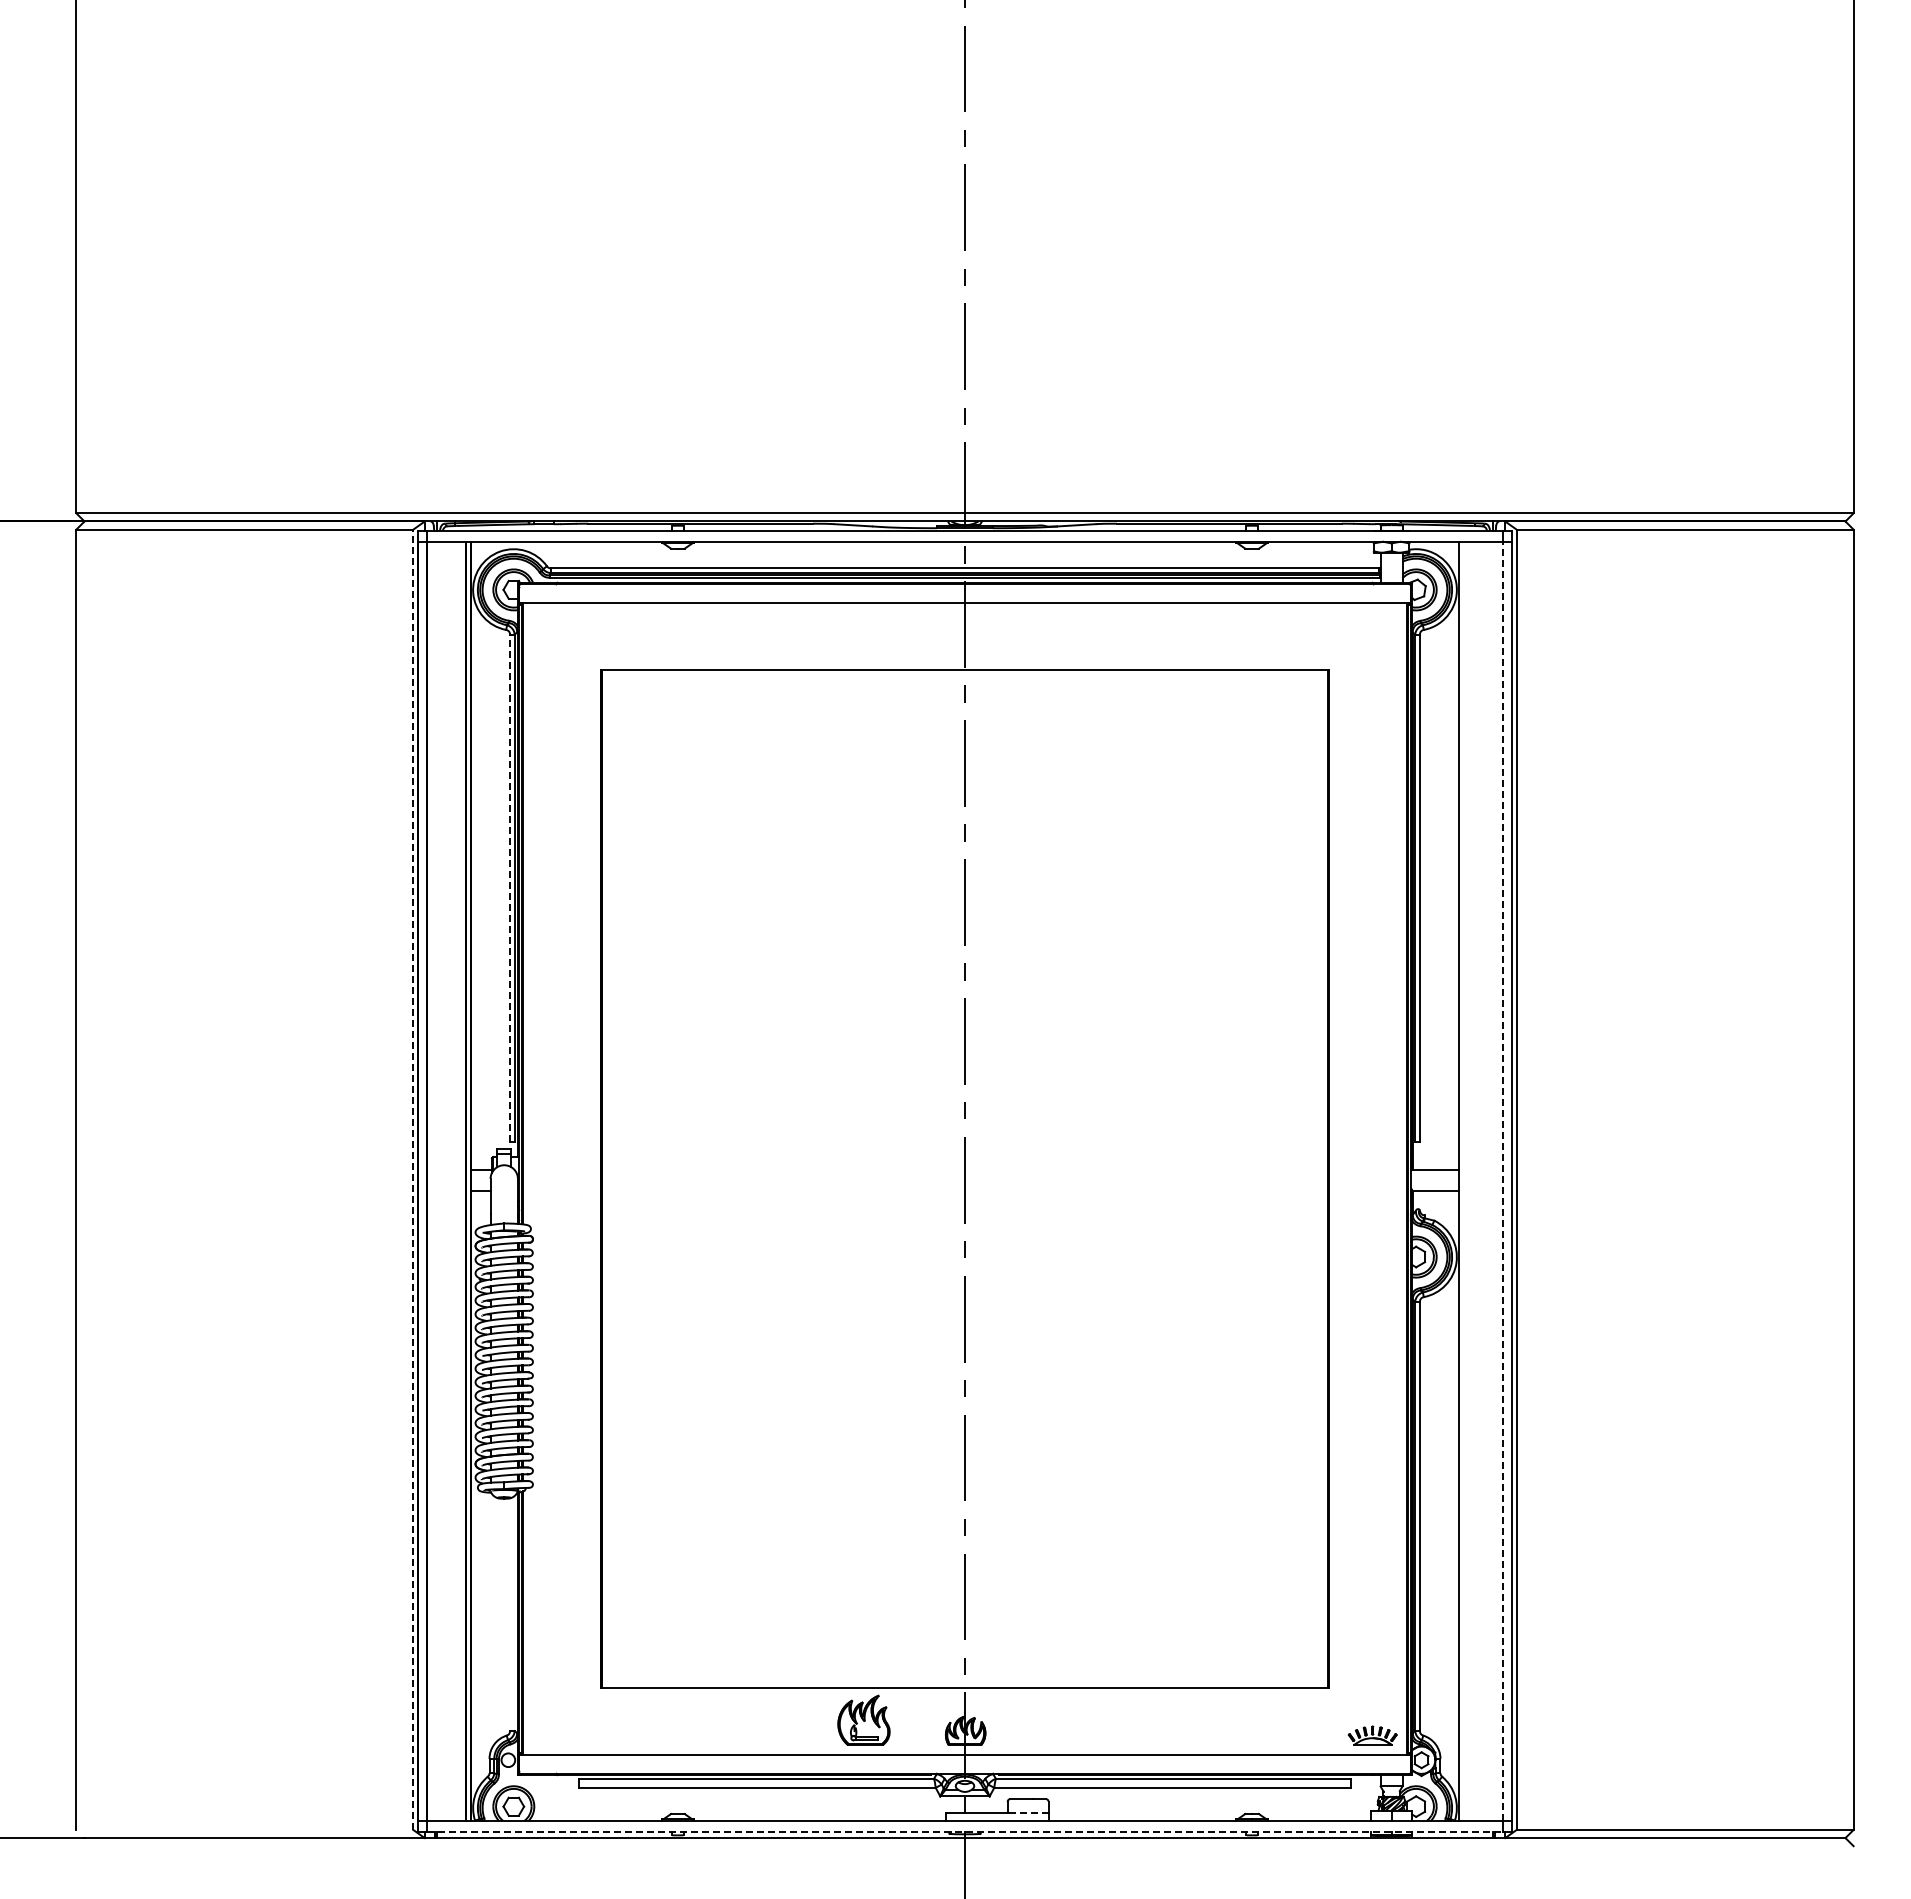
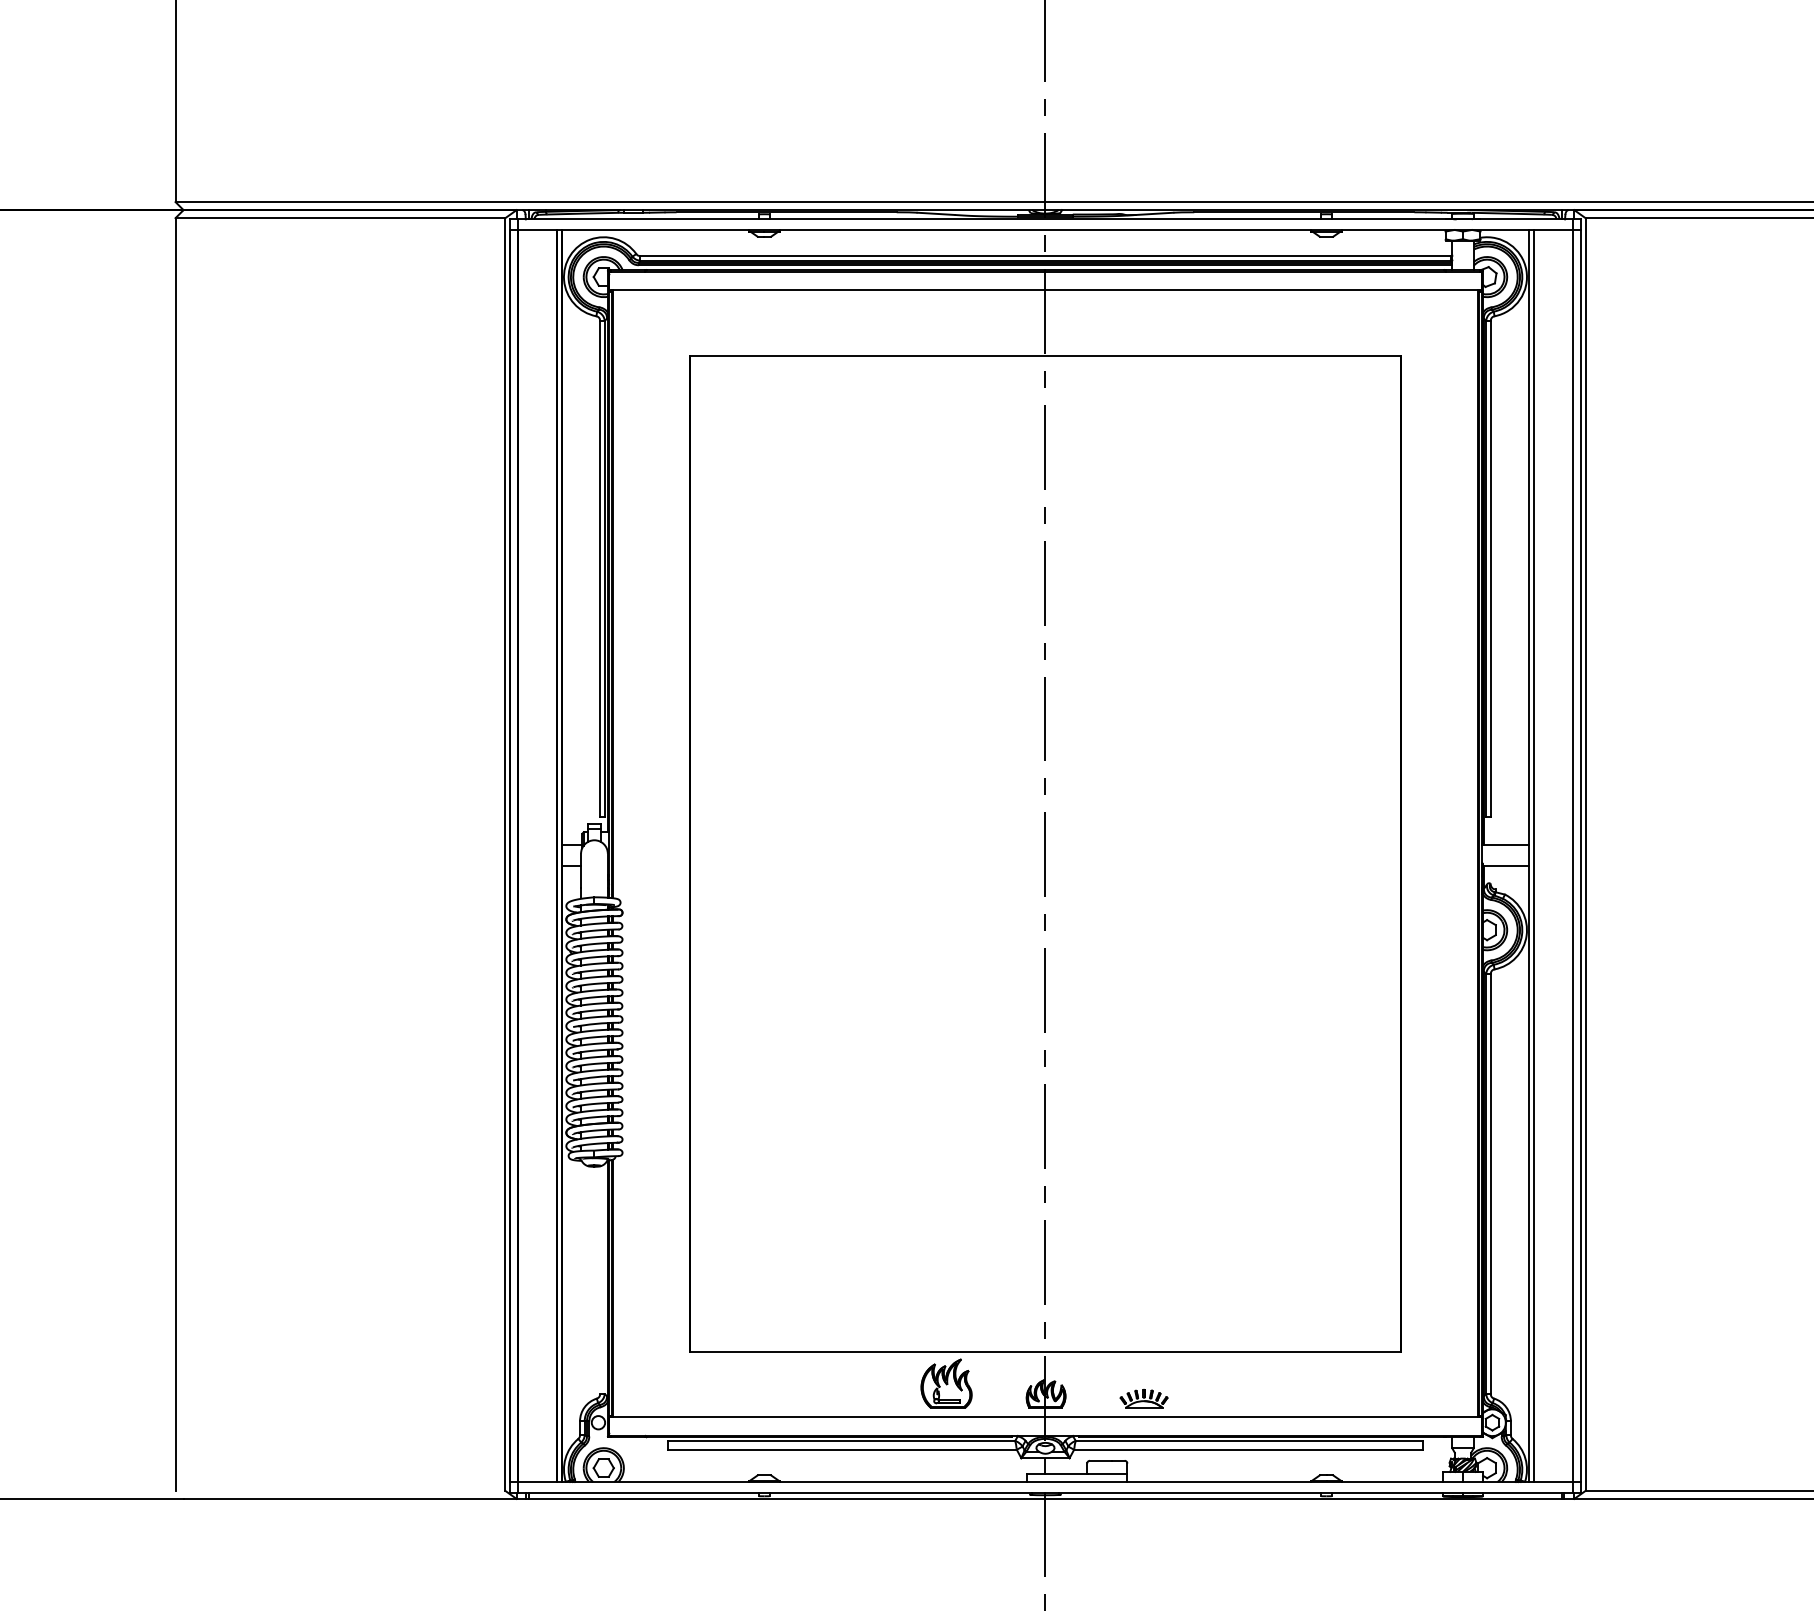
line: (510, 887) -> (600, 568), dashed -> solid
line: (413, 1179) -> (505, 854), dashed -> solid
line: (1463, 1180) -> (1533, 855), added
line: (1503, 1181) -> (1572, 856), dashed -> solid
part: (1372, 1735) -> (1143, 1398), moved
line: (1028, 1812) -> (1107, 1473), dashed -> solid
line: (965, 1831) -> (1045, 1492), dashed -> solid

